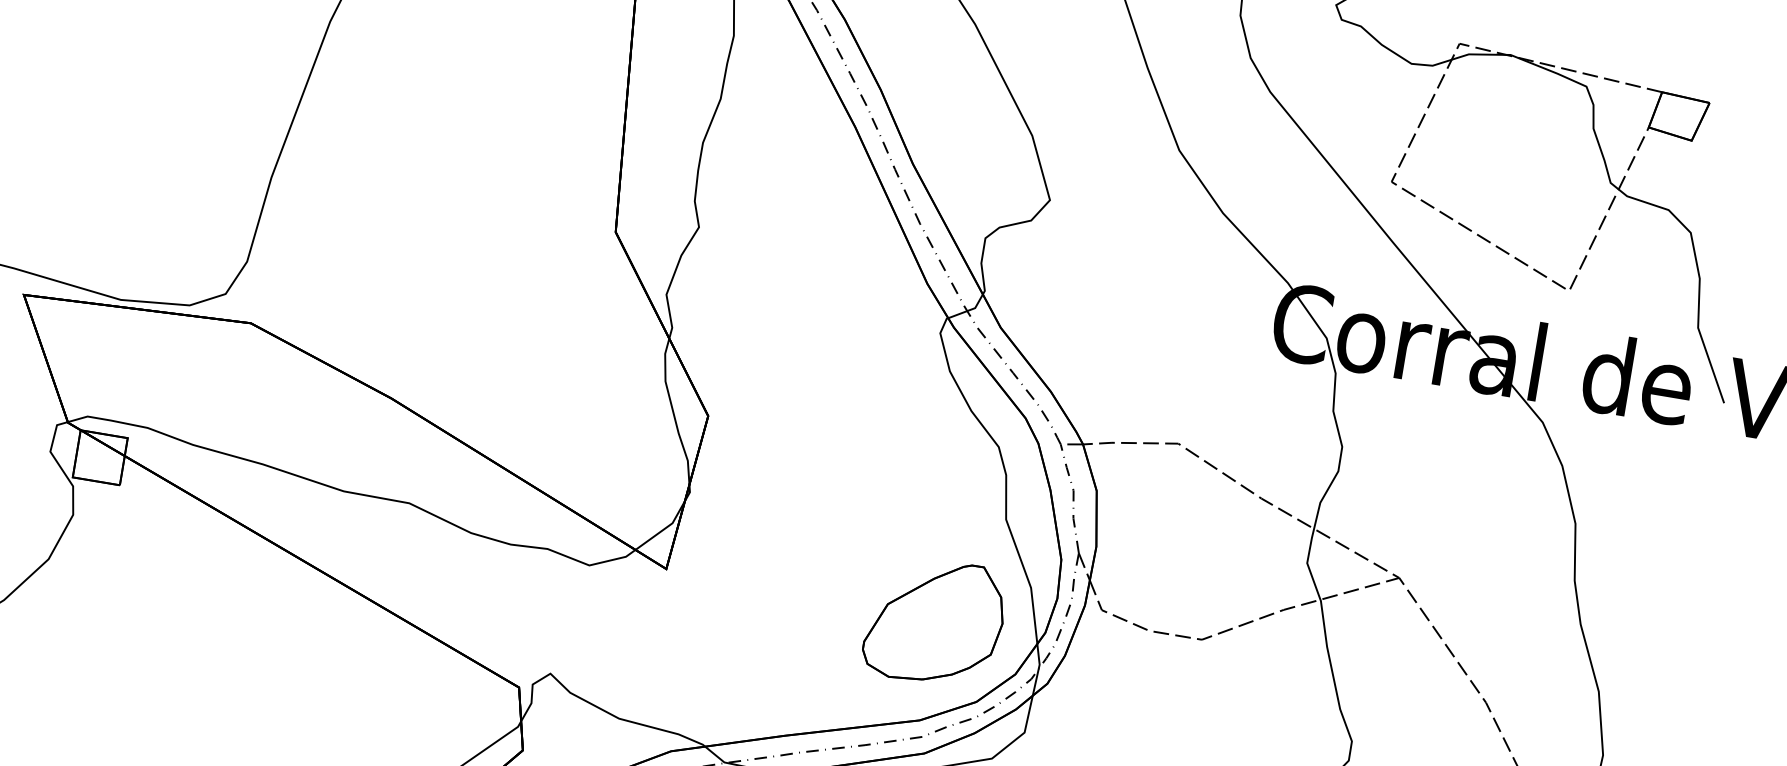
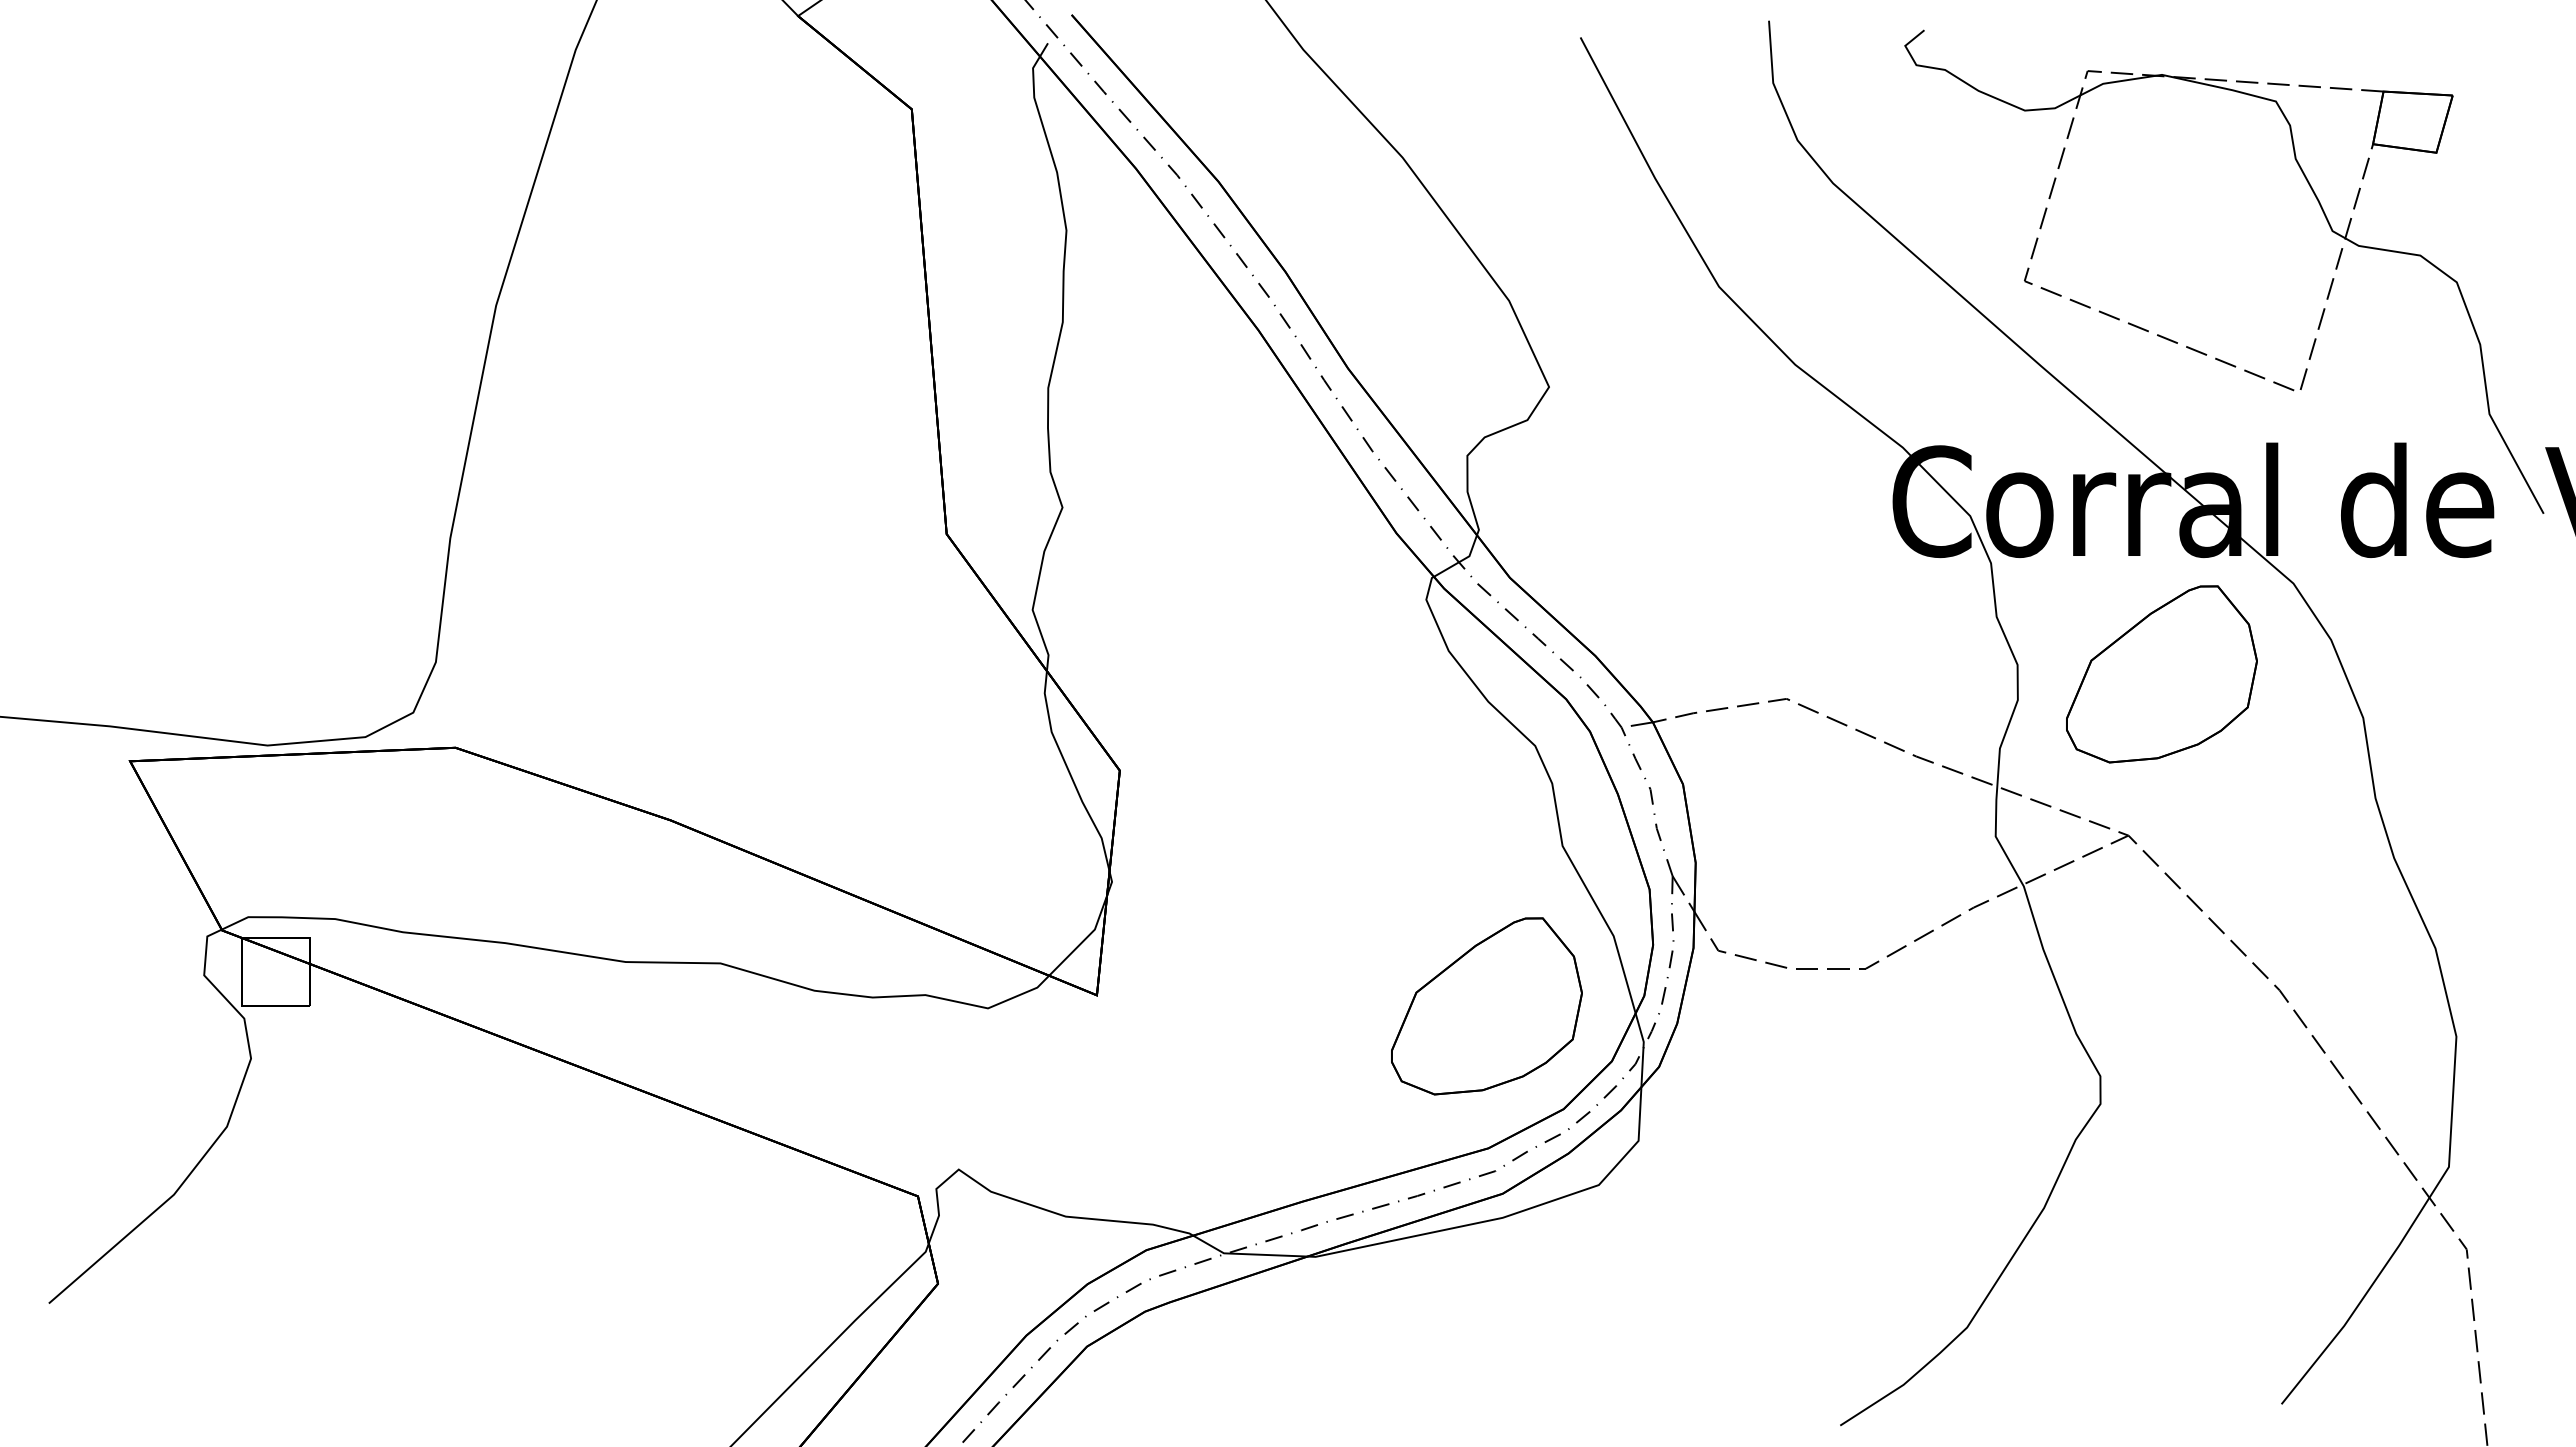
part: (1440, 470) -> (2161, 674), added

